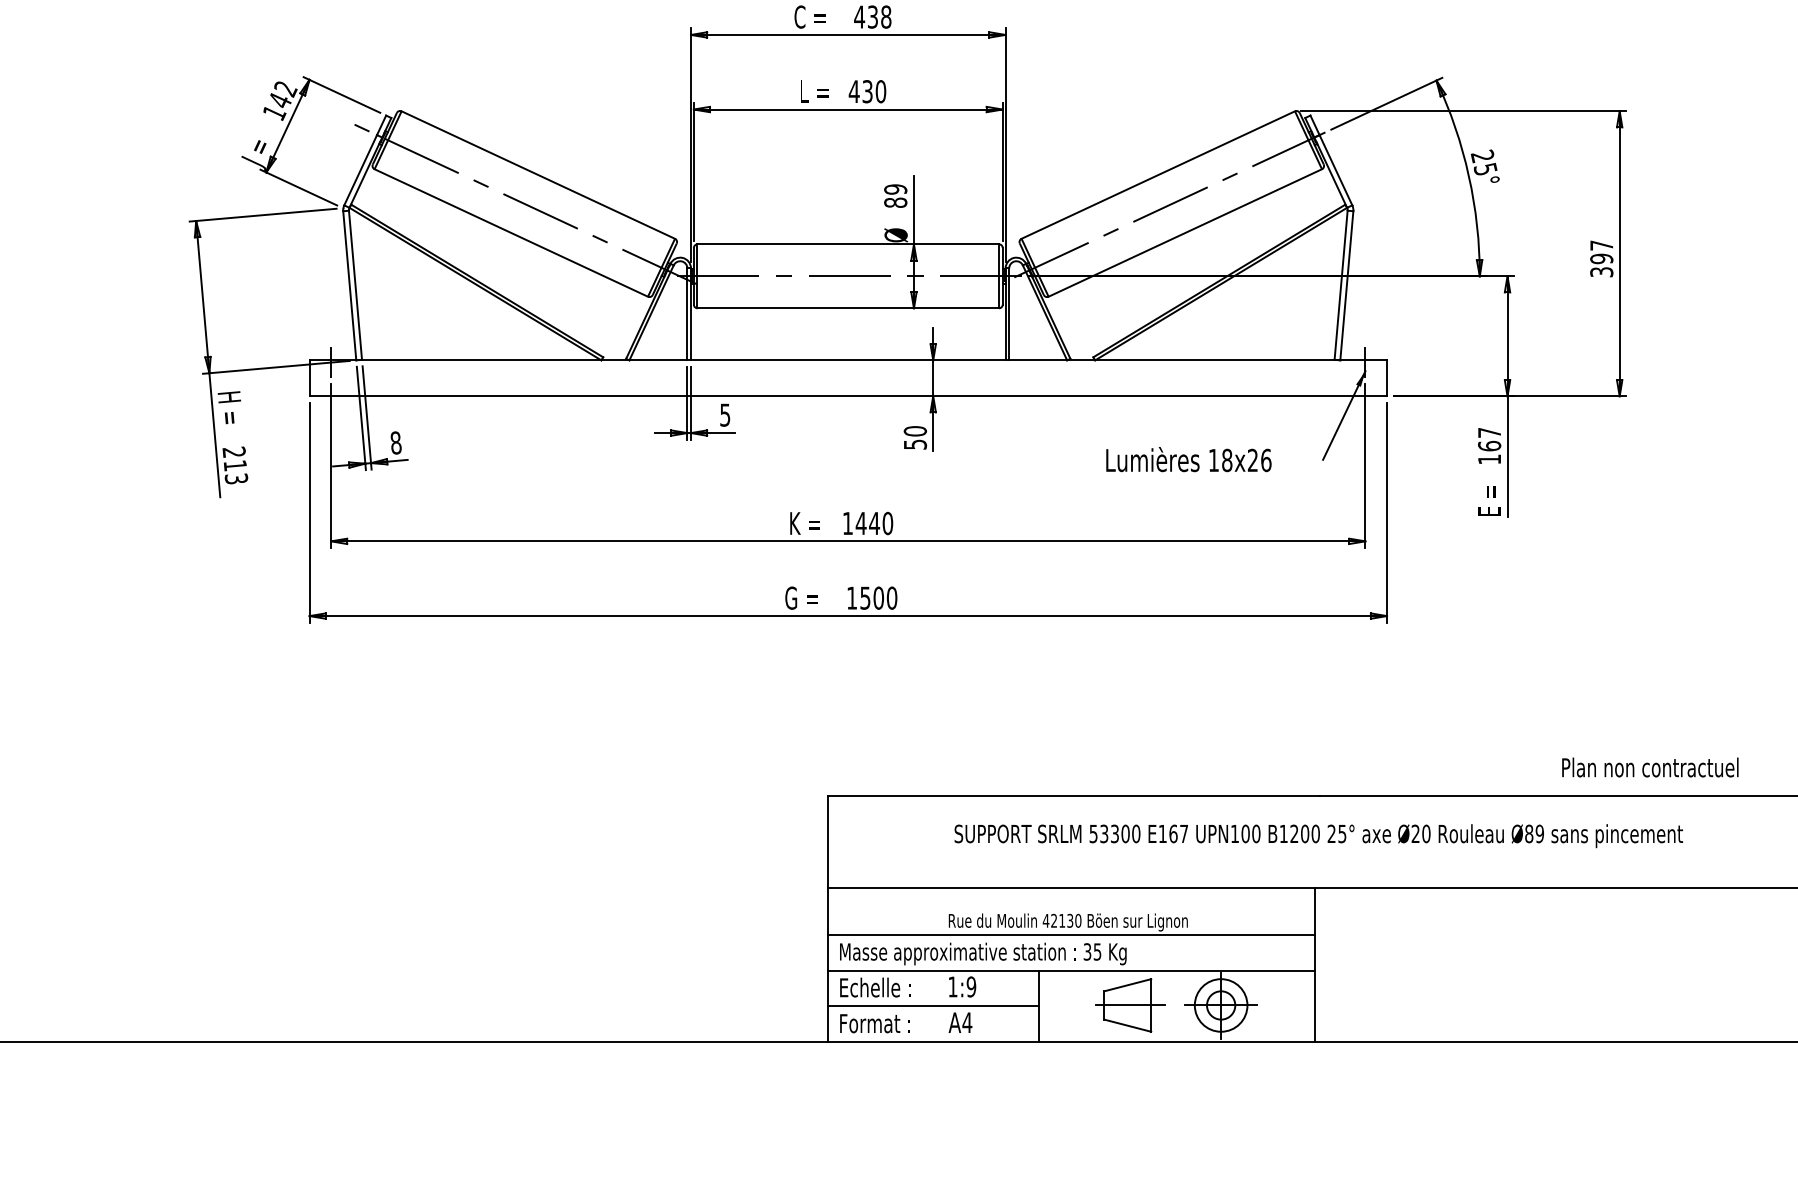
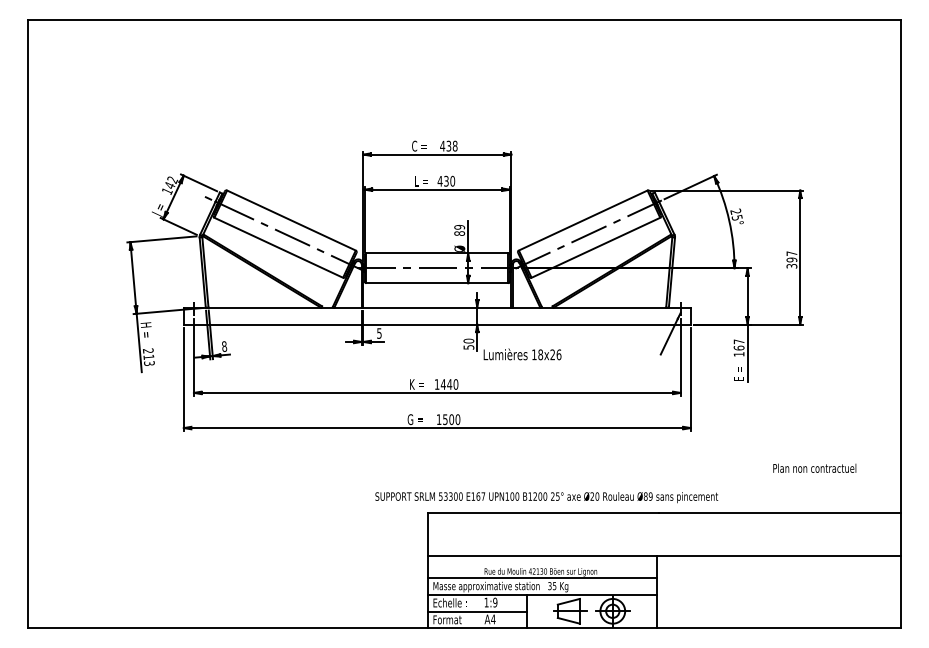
text: (1188, 459) -> (522, 354), moved
text: (1649, 765) -> (814, 467), moved
text: (1318, 835) -> (546, 497), moved

